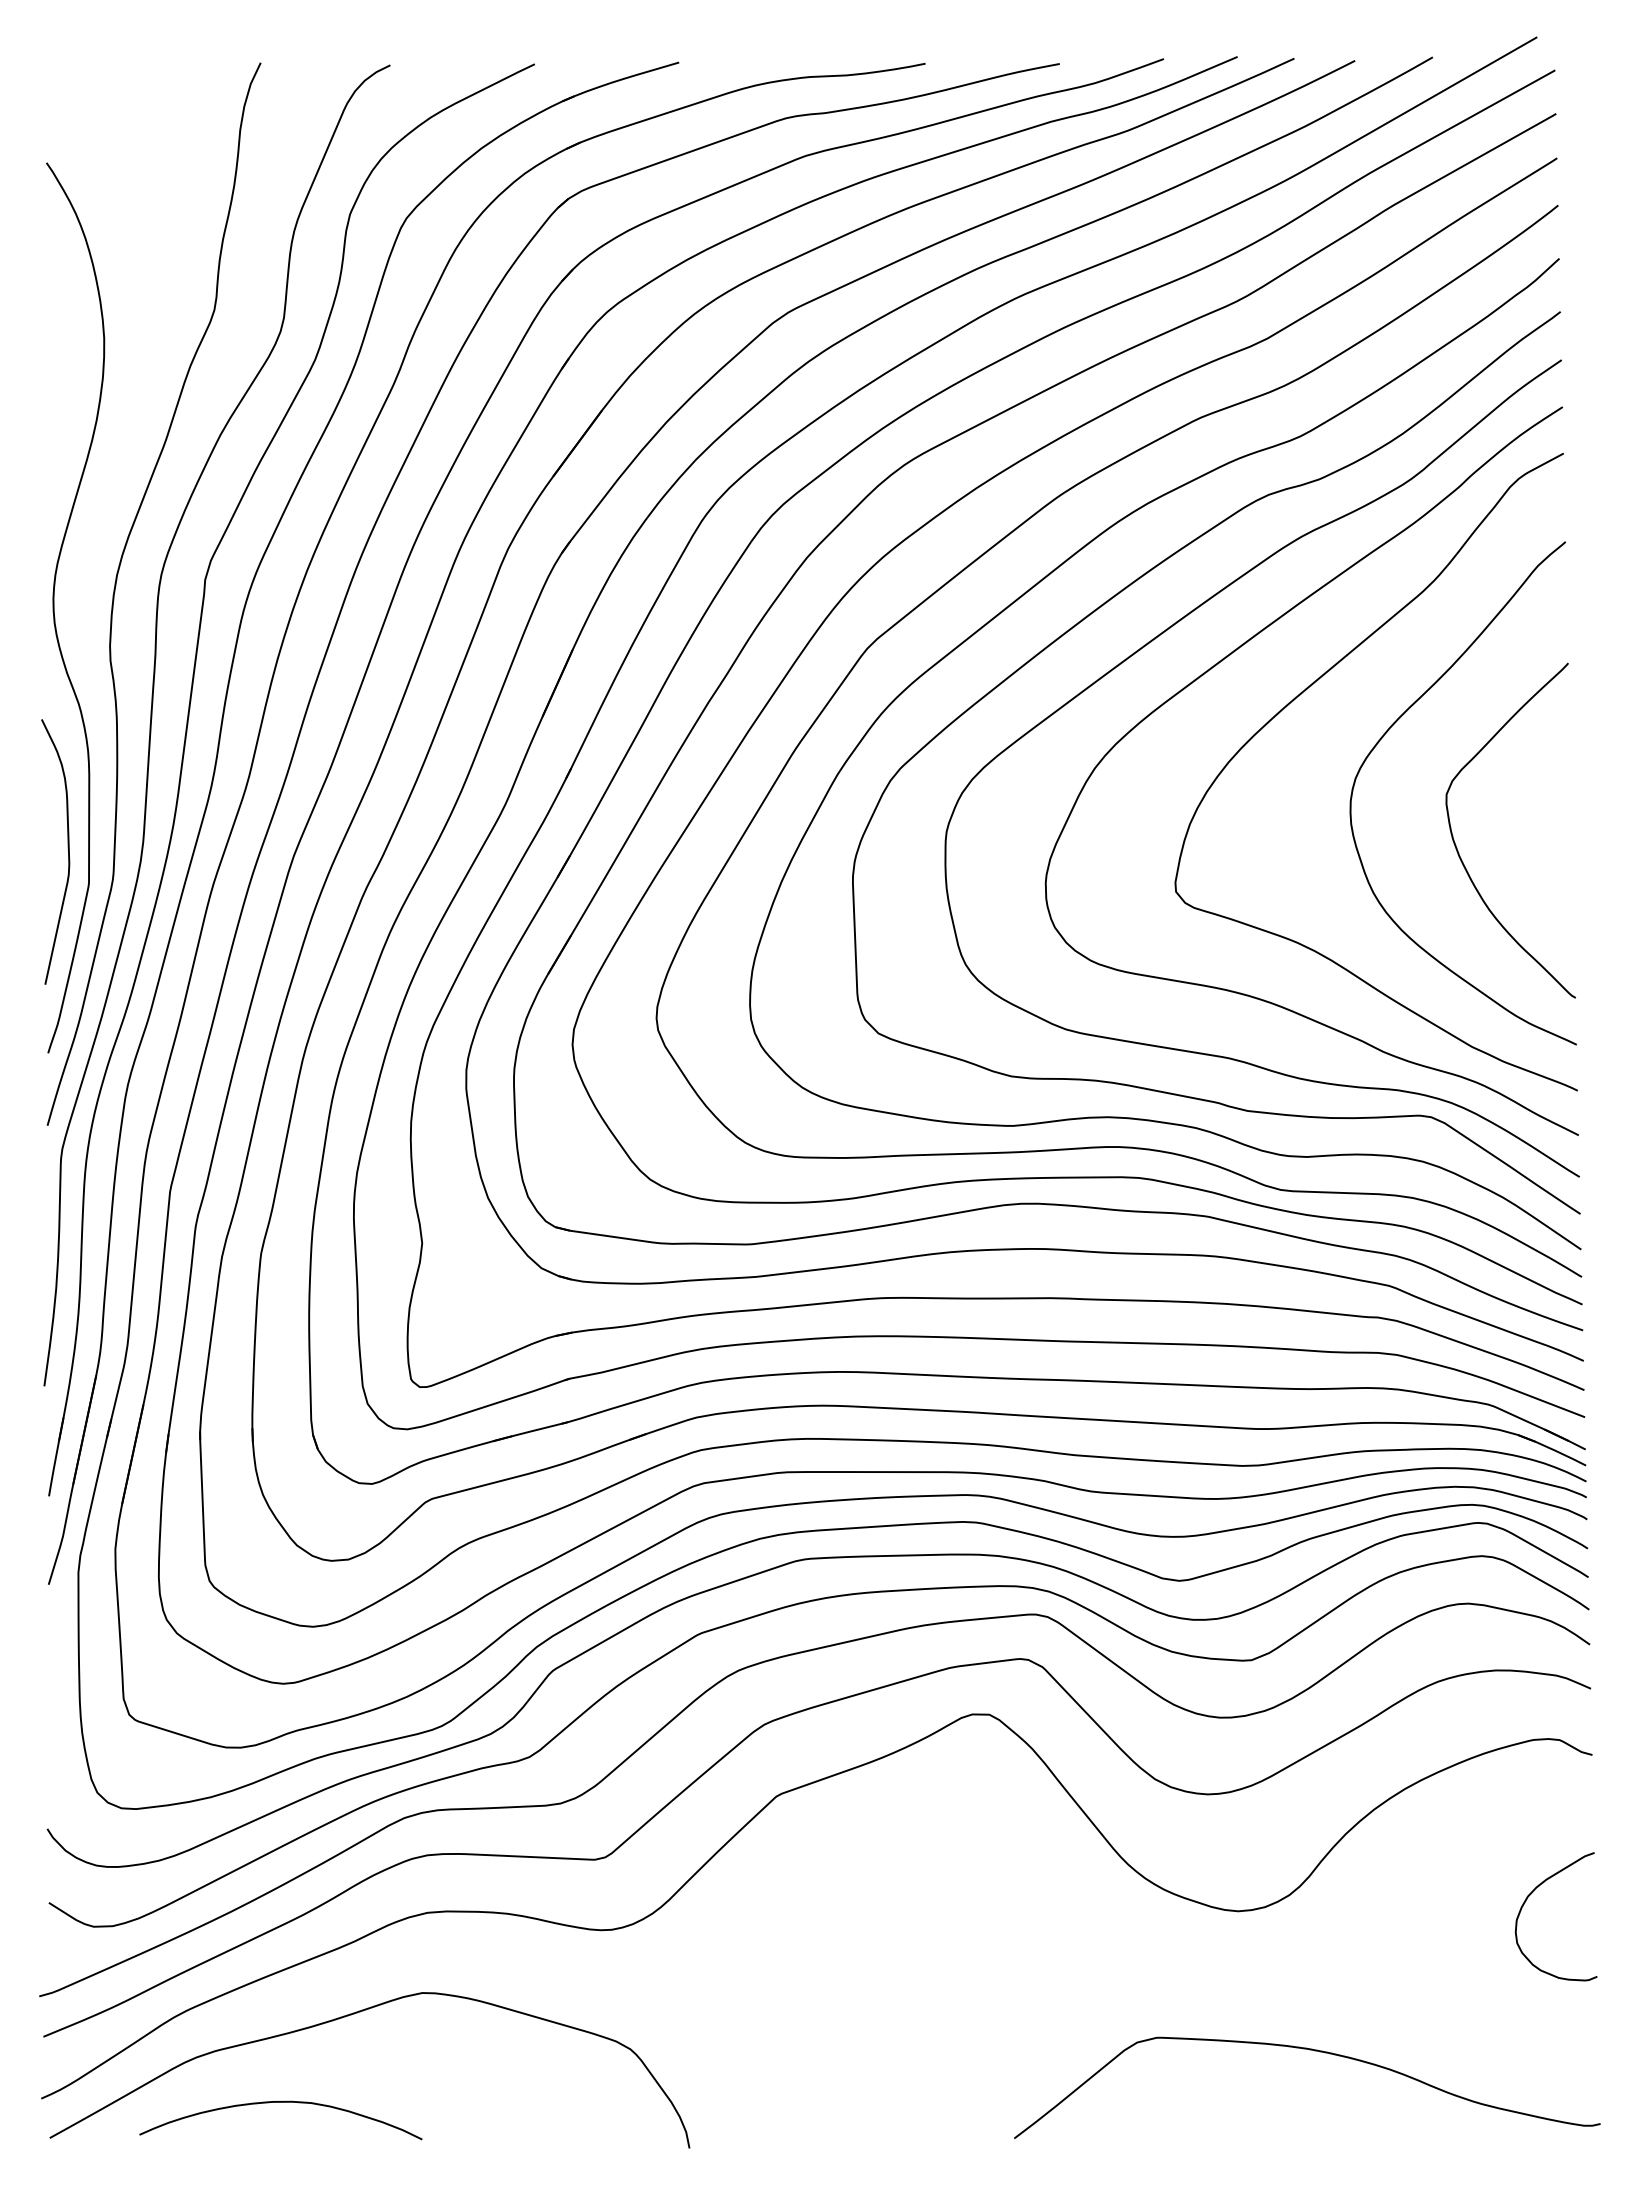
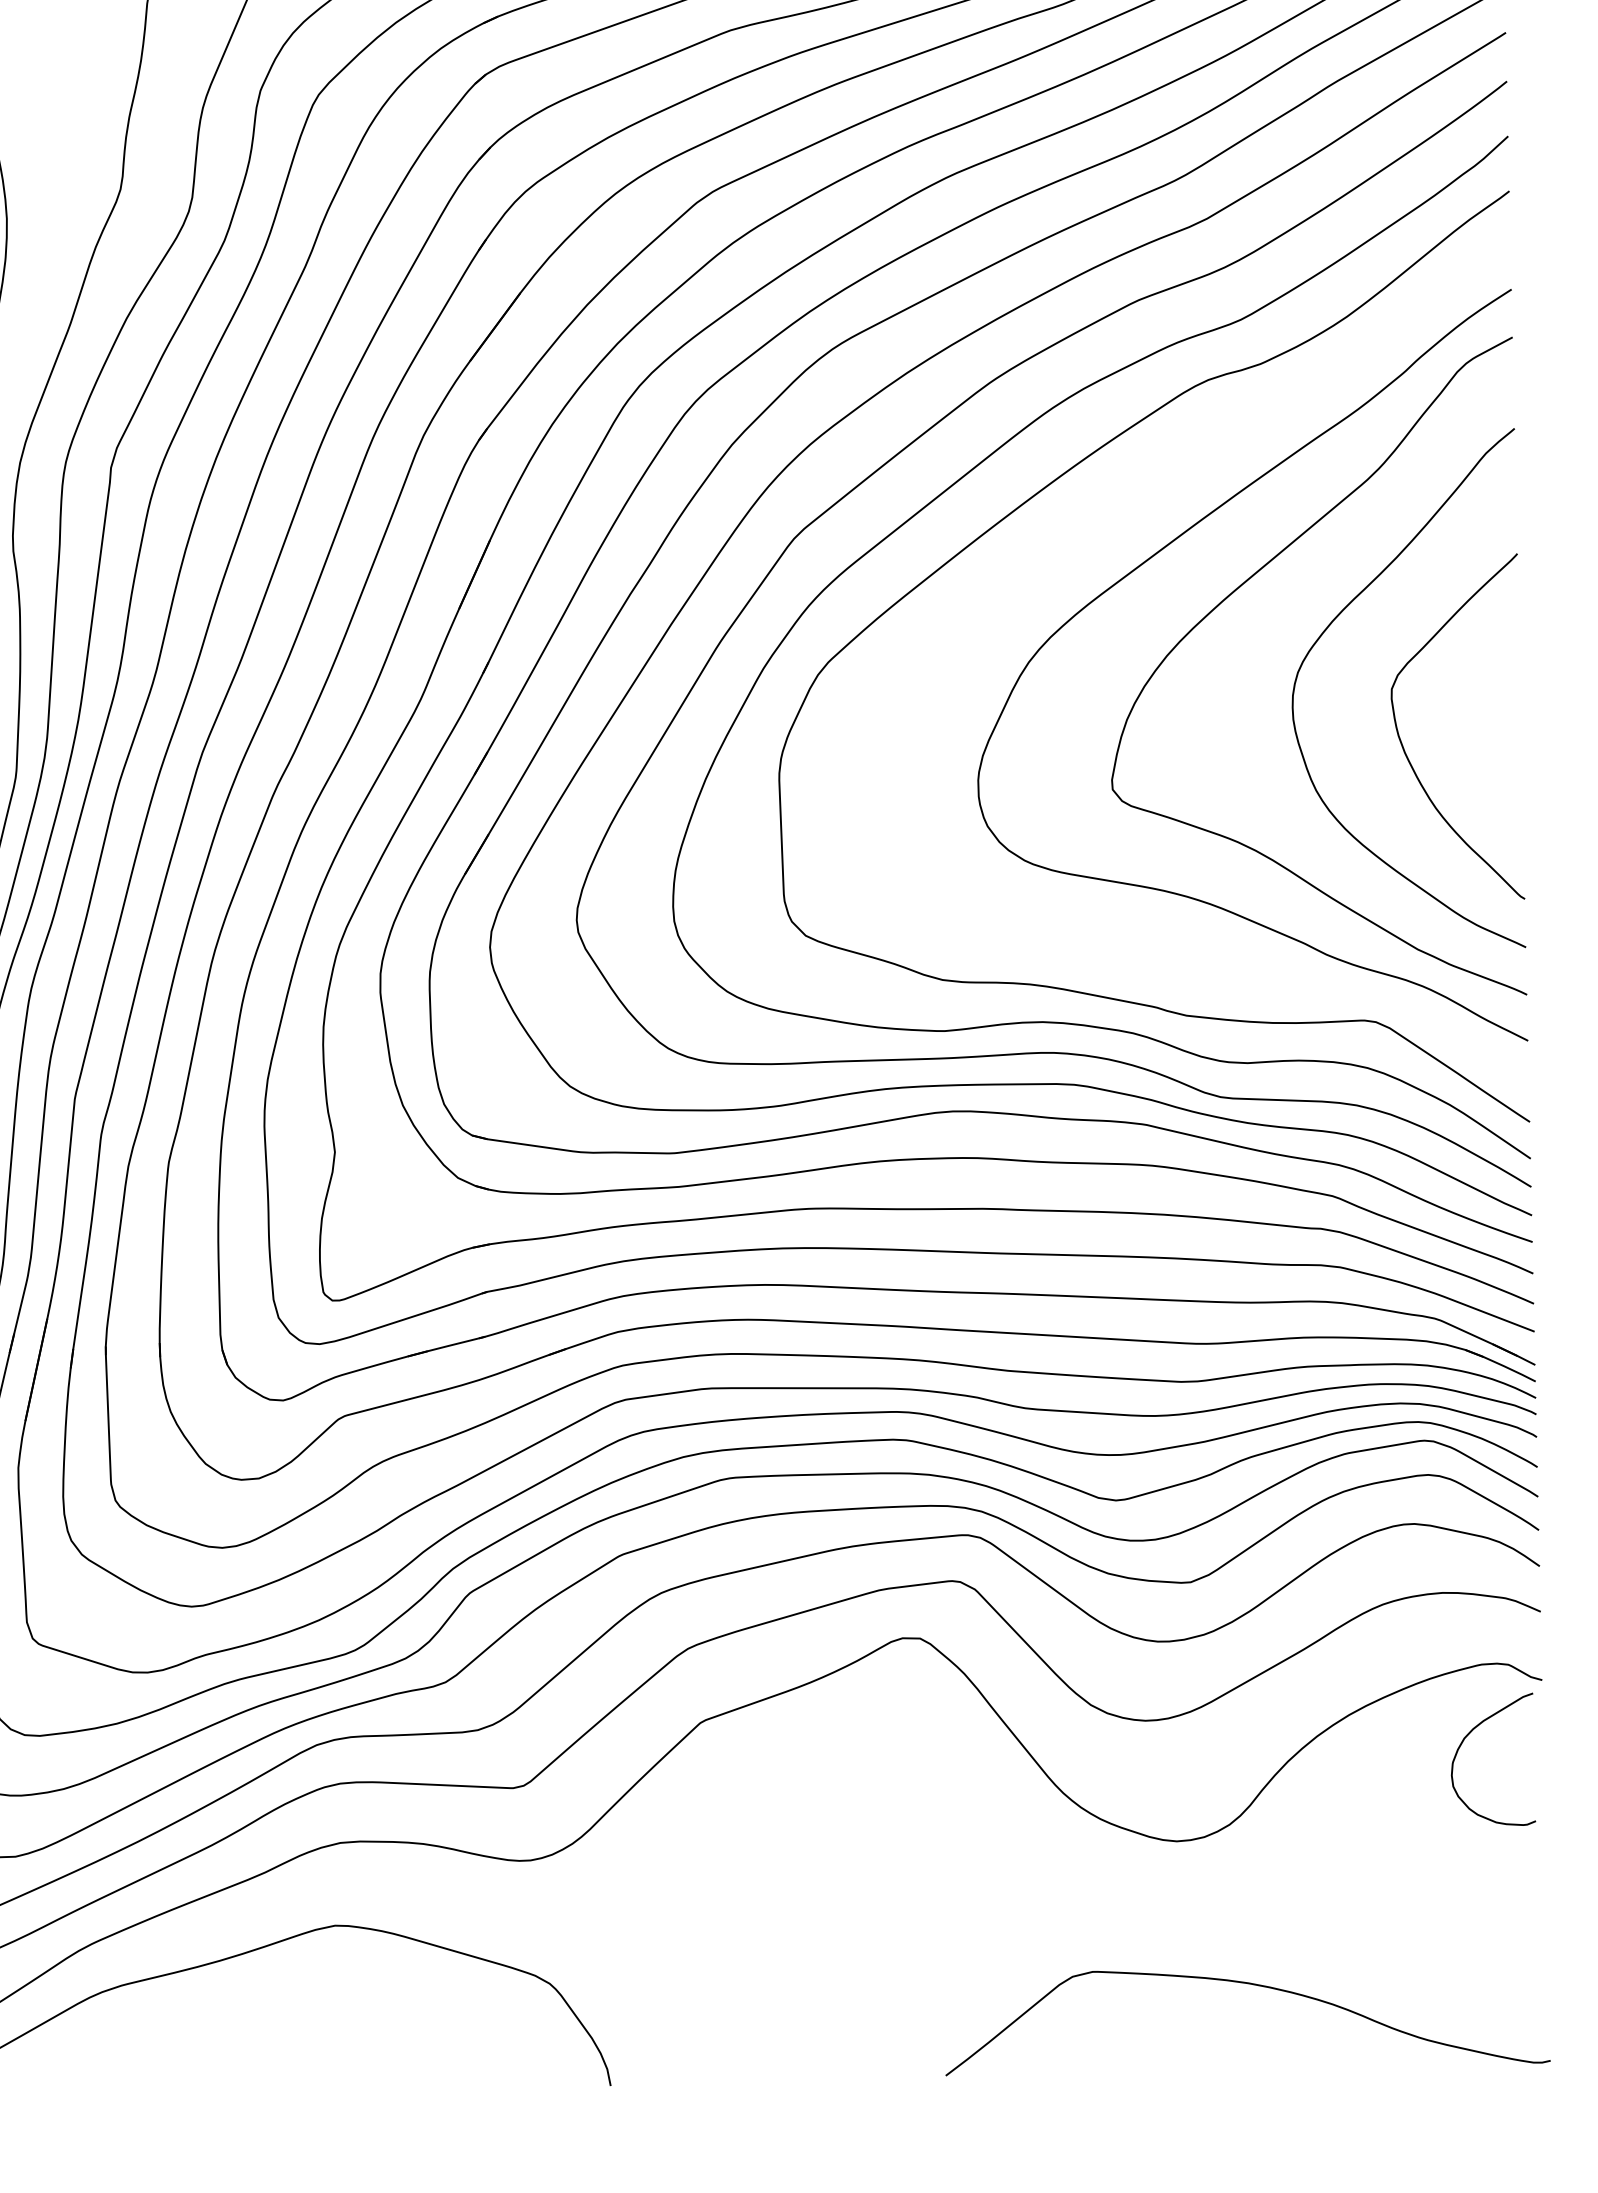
curve: (1162, 634) -> (1098, 524), removed
curve: (1532, 1893) -> (1469, 1735), moved
curve: (280, 2102) -> (188, 2038), removed

